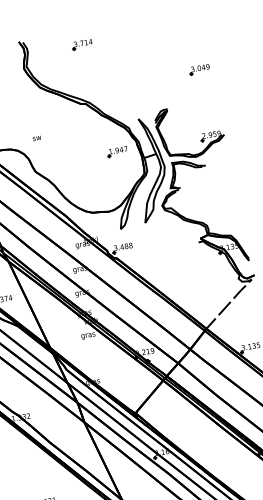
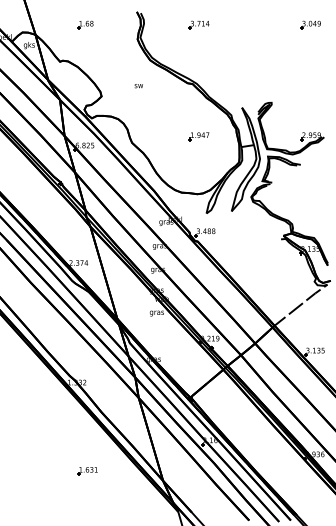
part: (199, 69) -> (310, 24), moved
text: (36, 138) -> (138, 86), moved
part: (116, 151) -> (198, 136), moved

